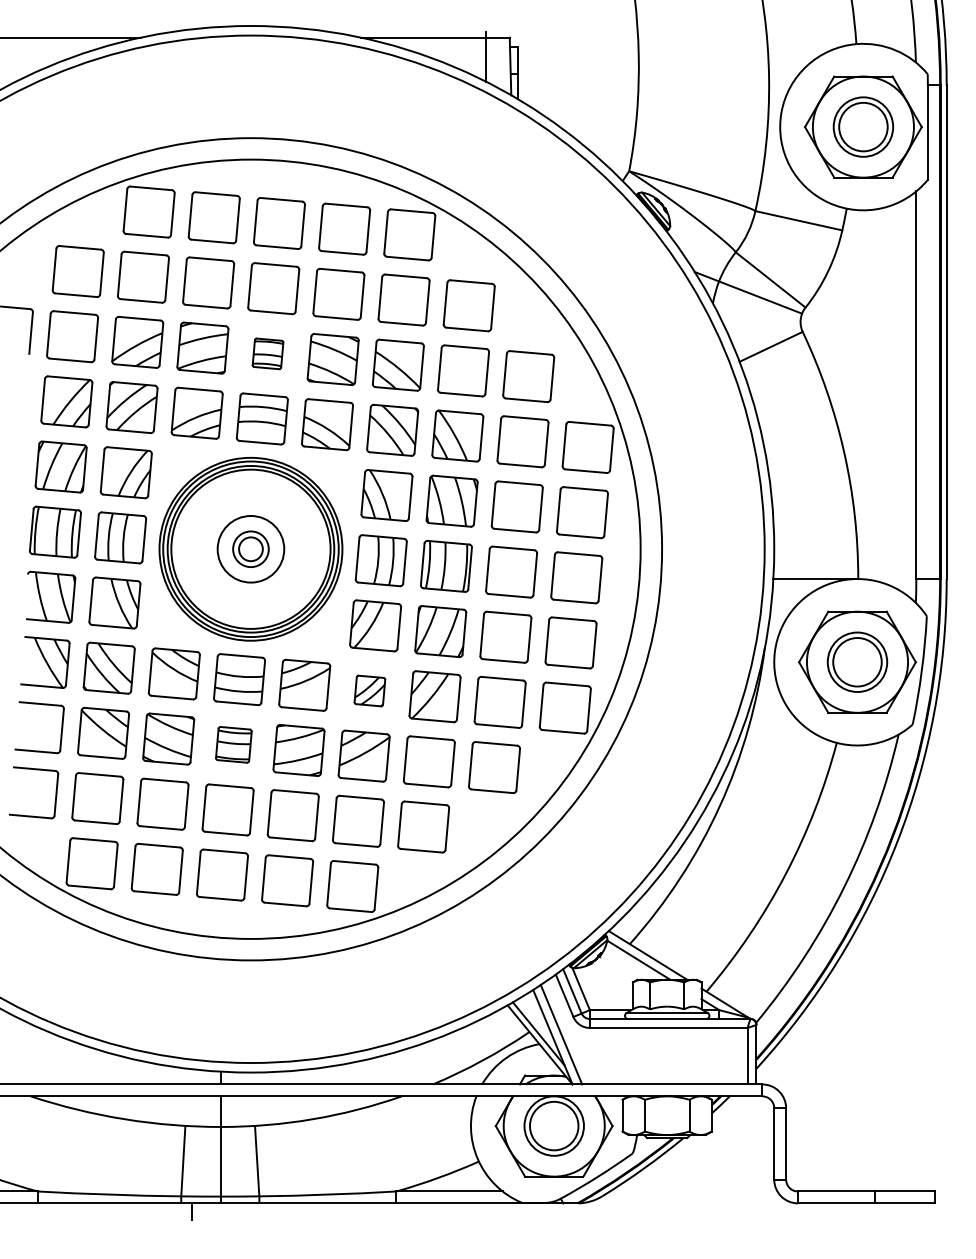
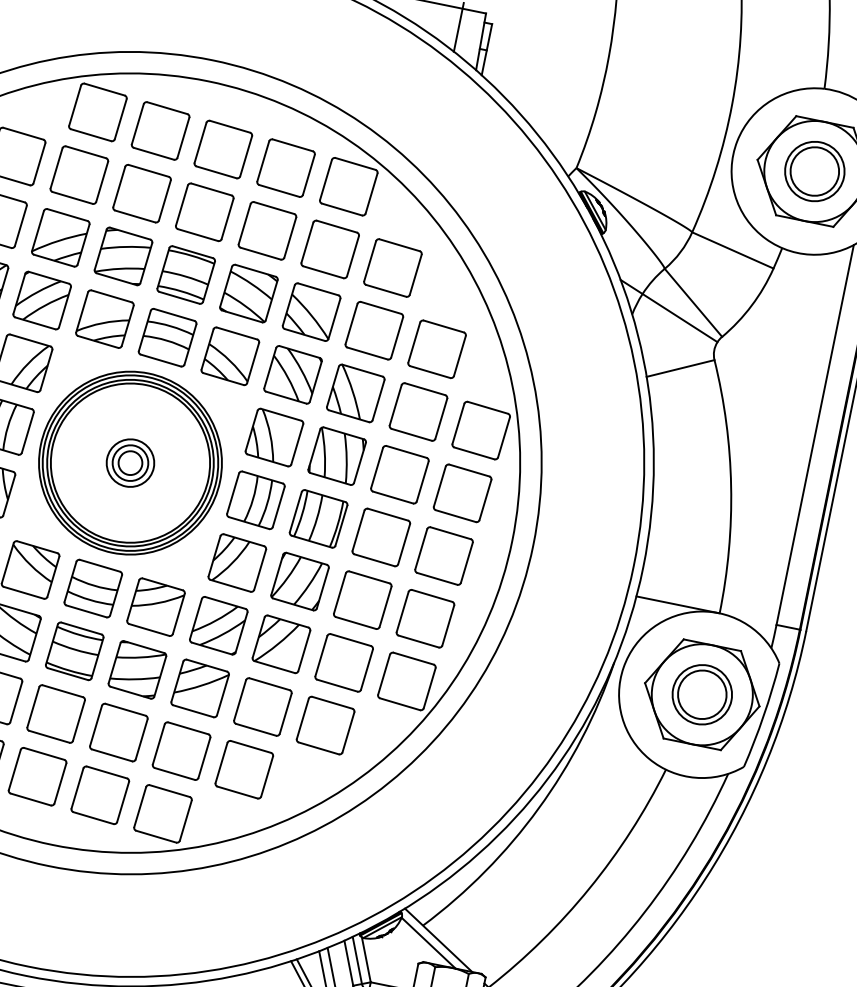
part: (267, 353) -> (185, 274), size x1.67
circle: (250, 549) -> (129, 463), size x0.71
part: (369, 690) -> (218, 625), size x1.67
part: (233, 744) -> (74, 650), size x1.43

